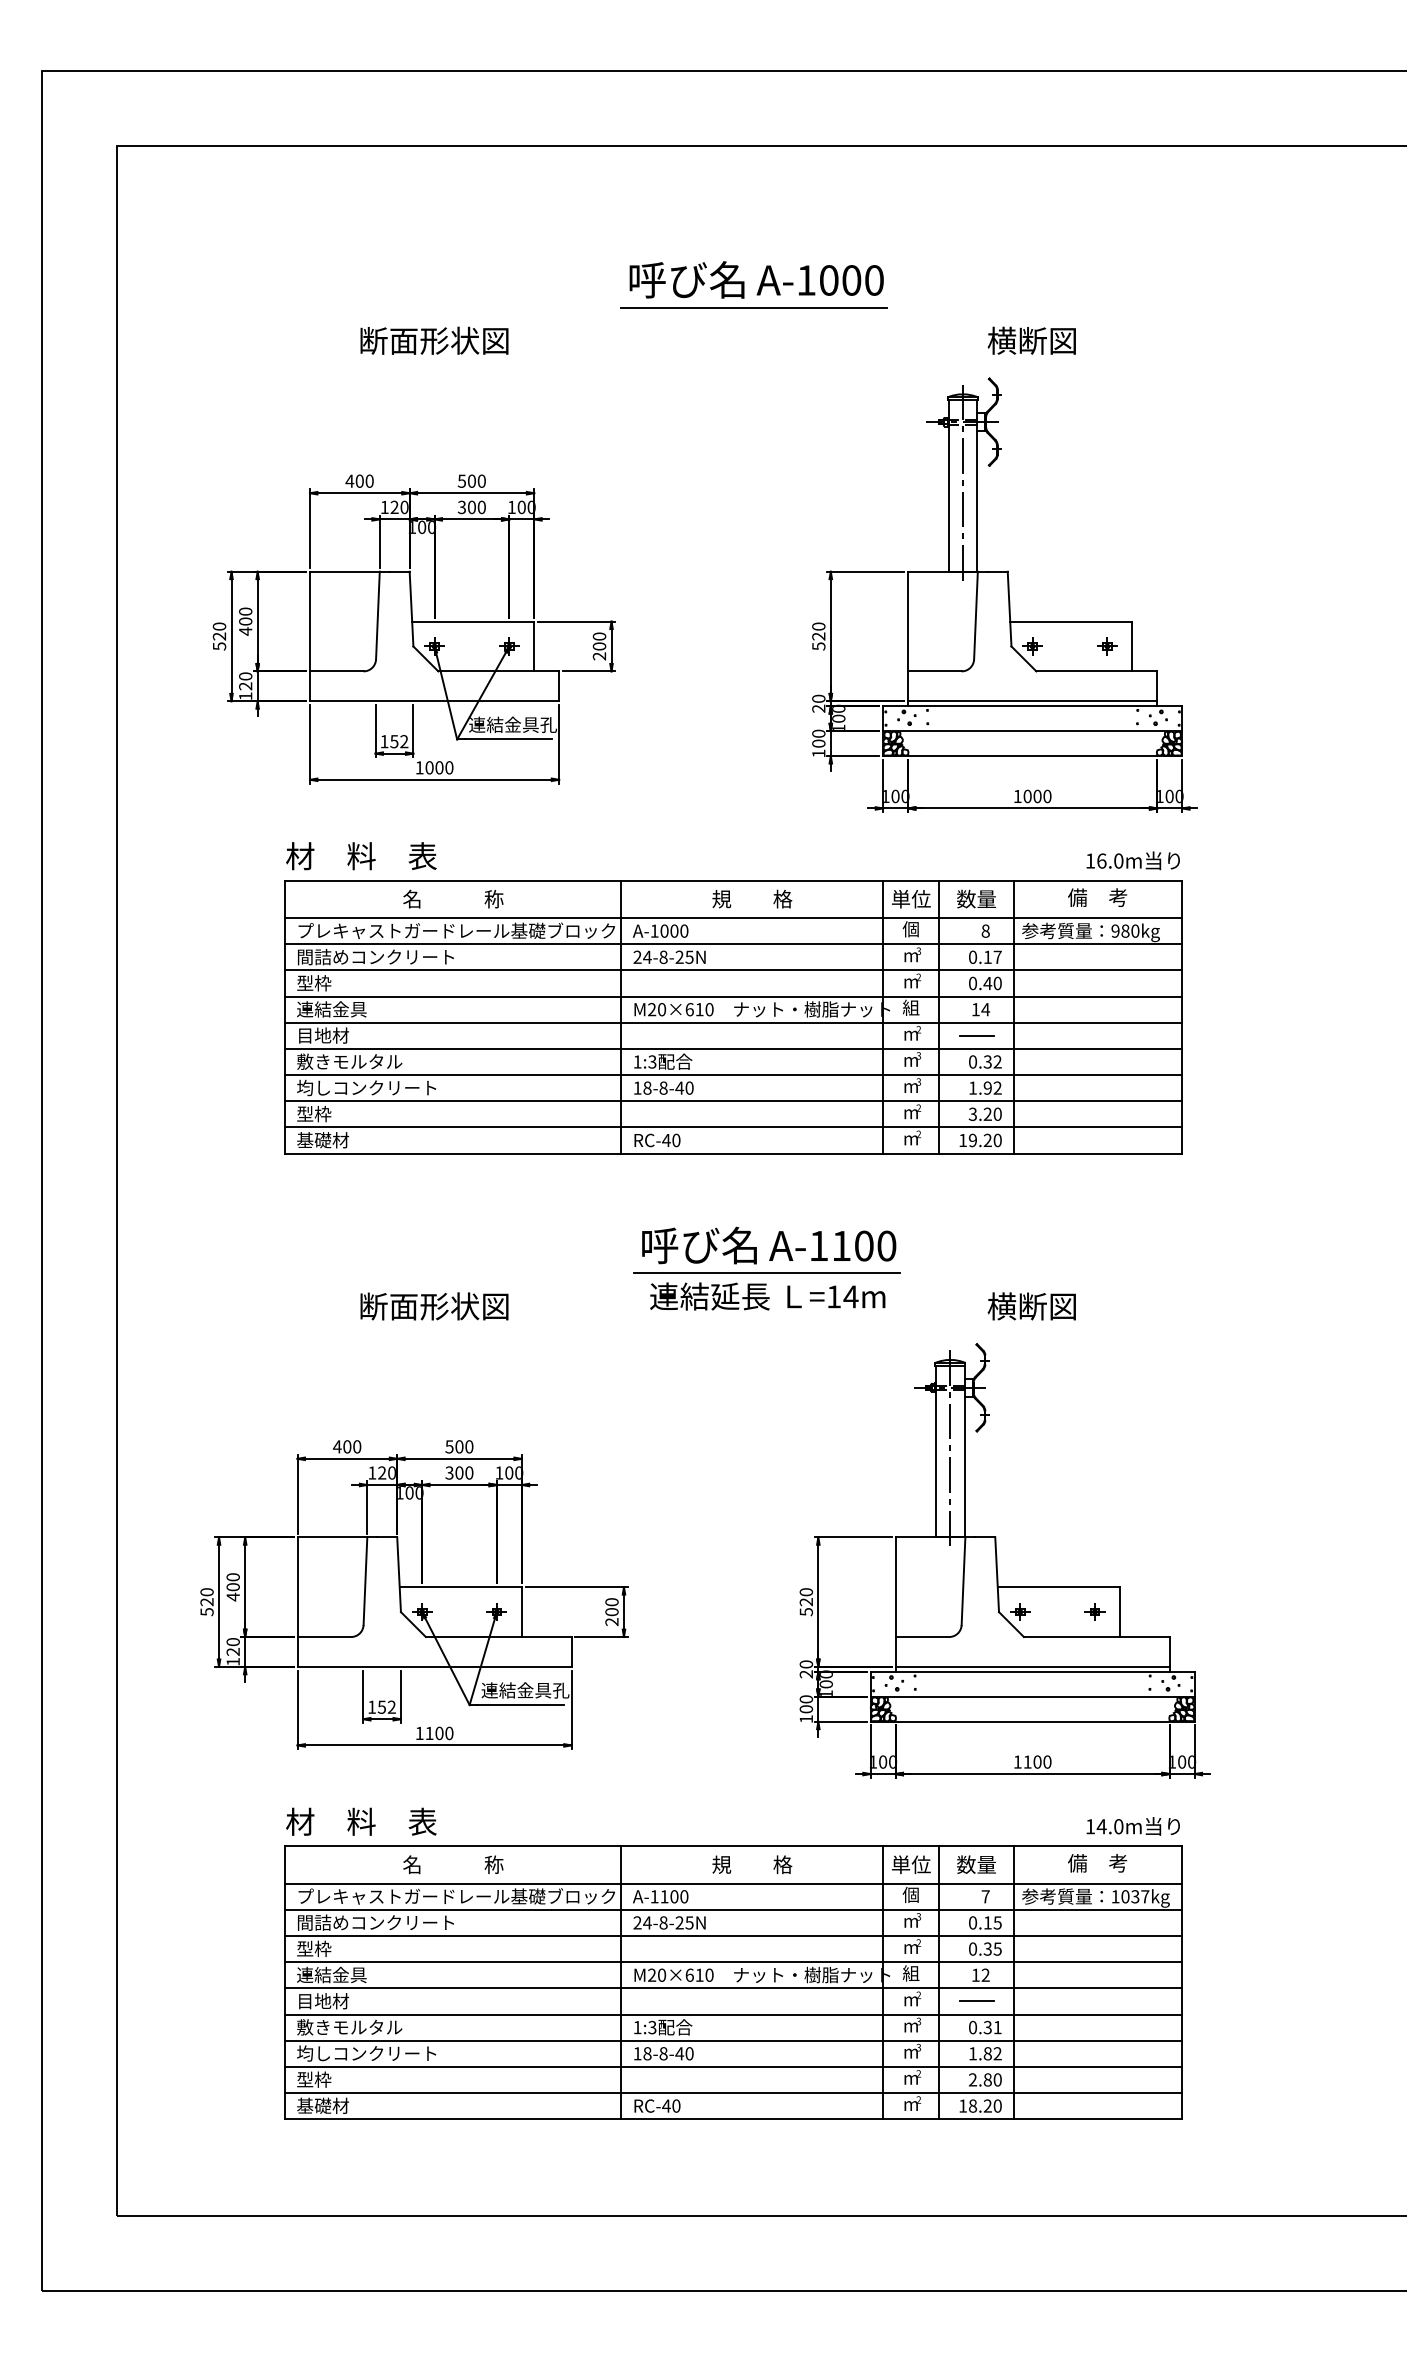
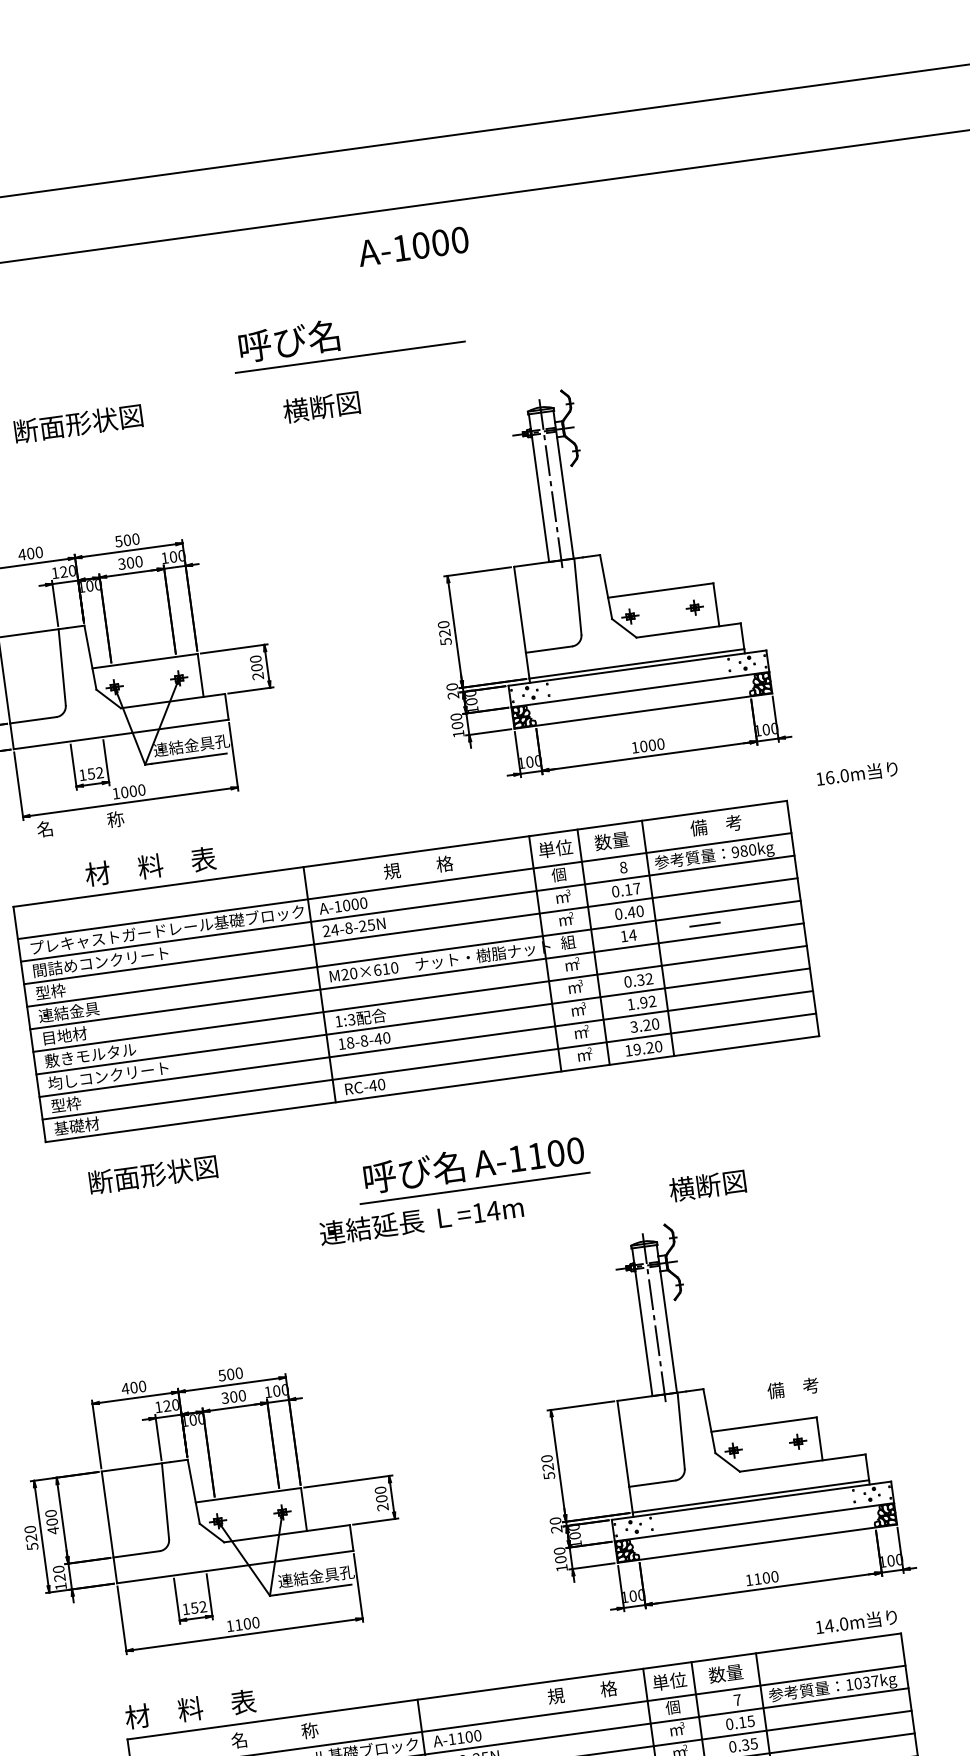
text: (819, 280) -> (412, 246), moved
text: (1031, 340) -> (321, 406), moved
text: (361, 856) -> (150, 866), moved
text: (1132, 860) -> (856, 773), moved
text: (453, 898) -> (80, 823), moved
line: (976, 1035) -> (704, 924), moved
text: (767, 1296) -> (421, 1220), moved
text: (434, 1306) -> (153, 1174), moved
text: (1097, 1863) -> (793, 1388), moved
text: (752, 1864) -> (582, 1692), moved

